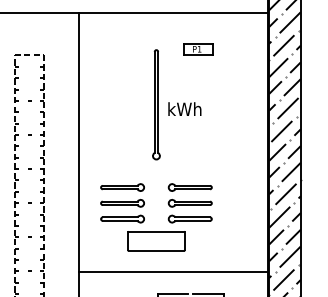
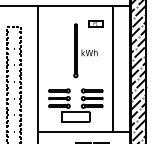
line: (234, 141) -> (113, 68), added

